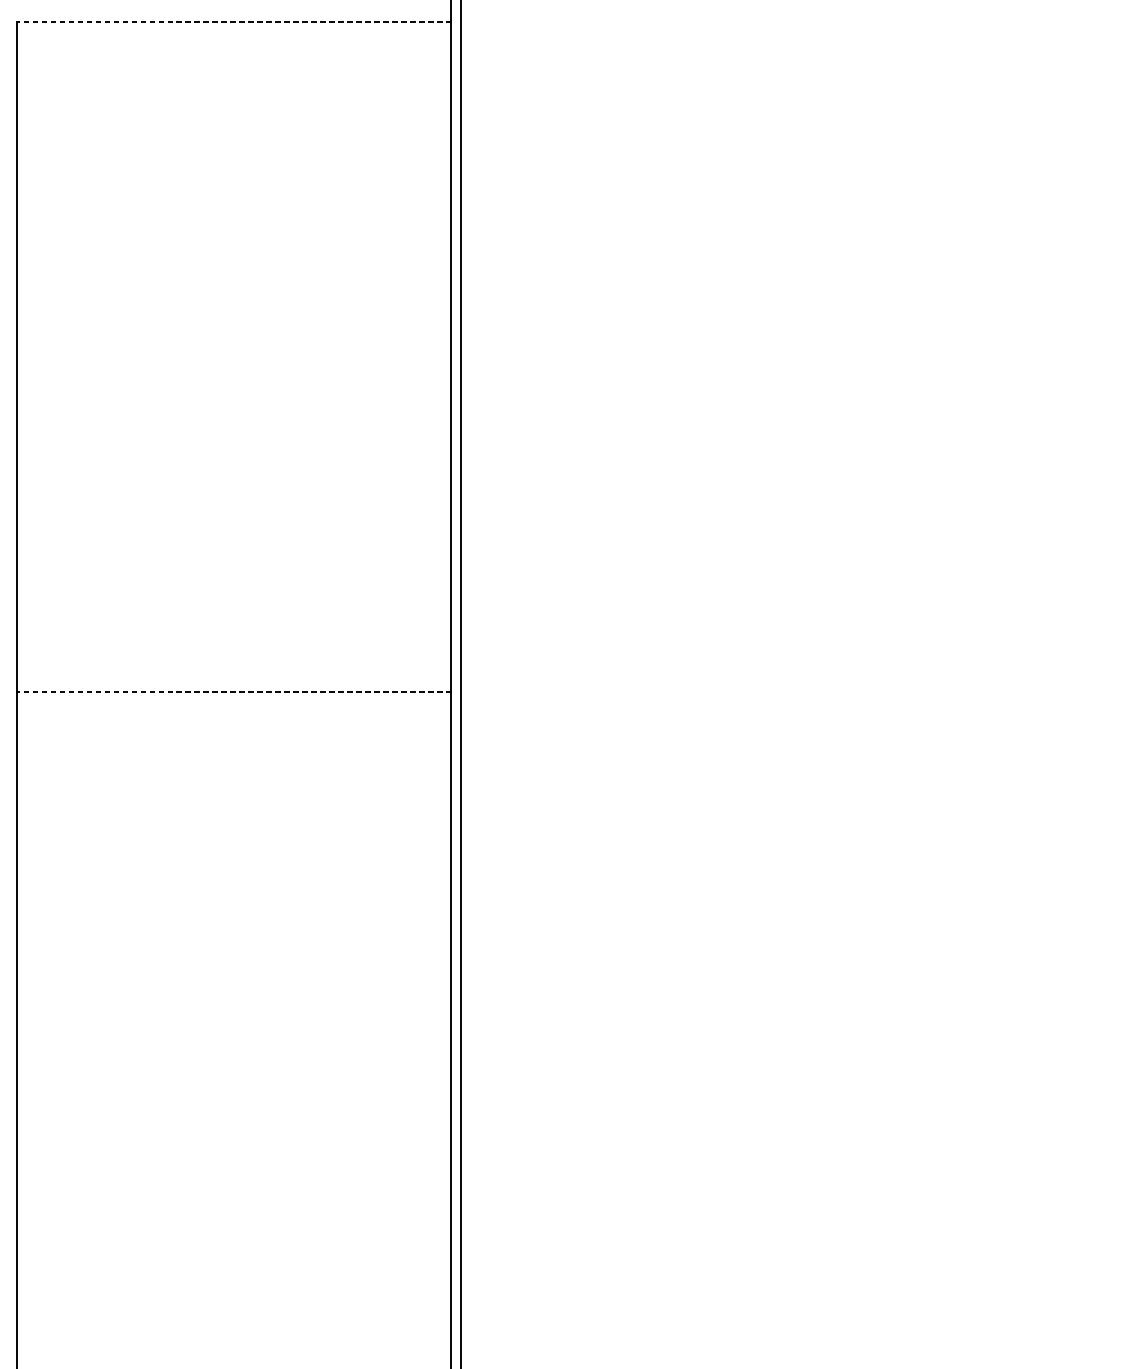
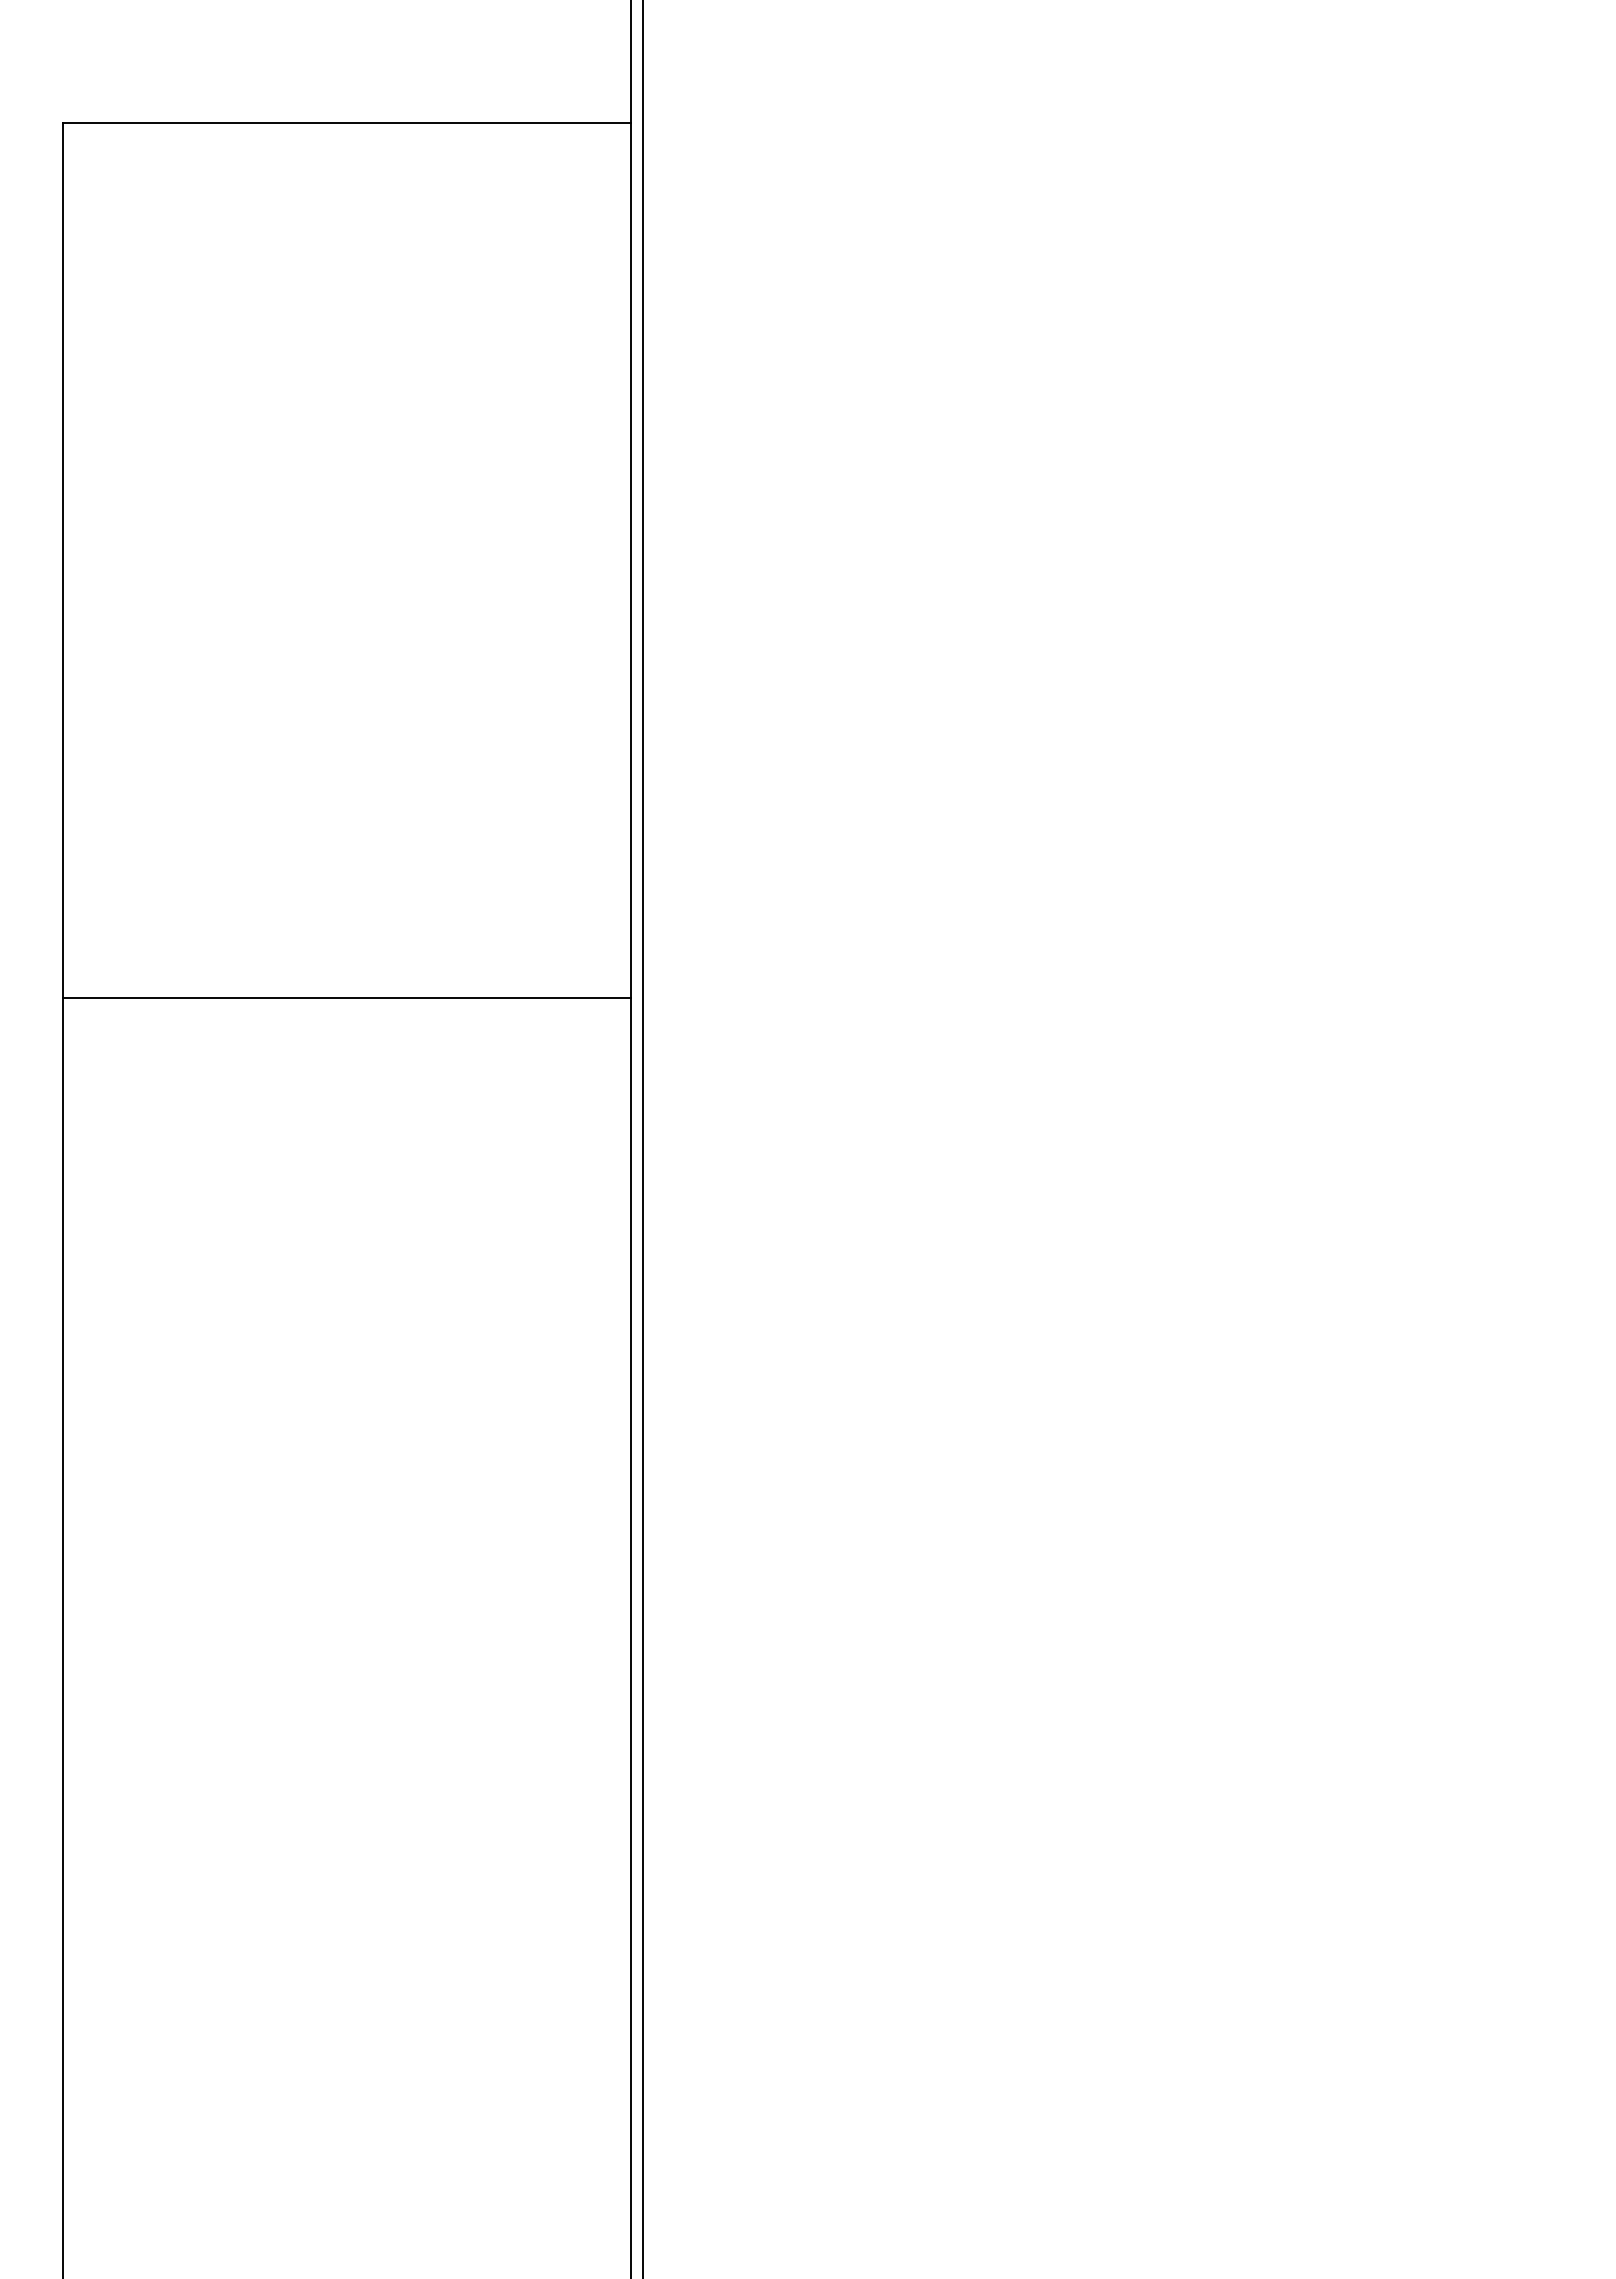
line: (233, 22) -> (346, 123), dashed -> solid
line: (233, 691) -> (346, 997), dashed -> solid

